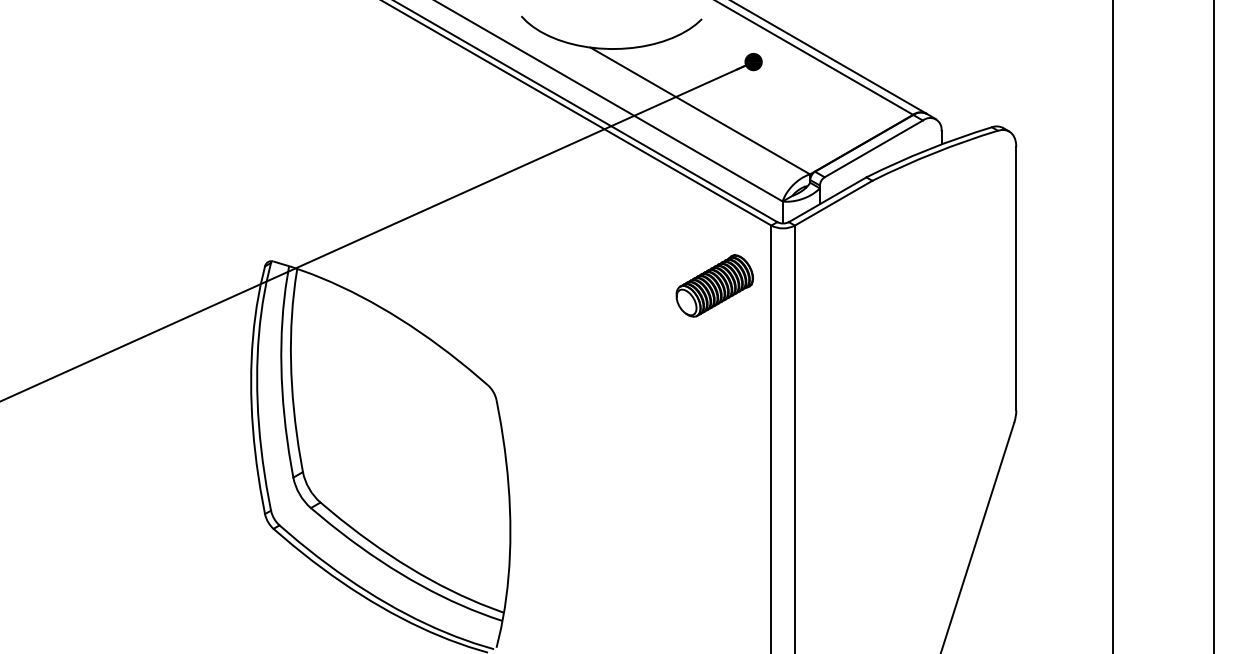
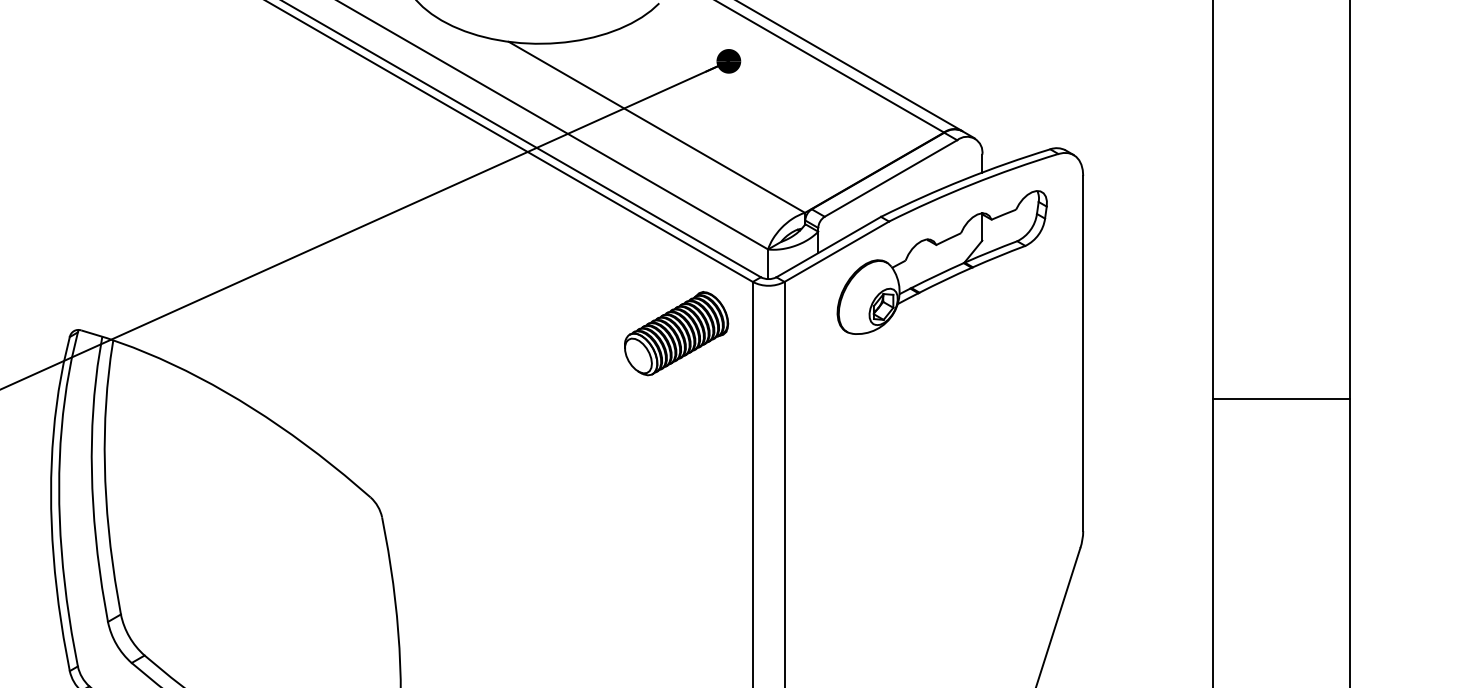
part: (911, 211) -> (941, 262), added
part: (714, 285) -> (676, 333), moved
line: (1163, 312) -> (1281, 399), added

